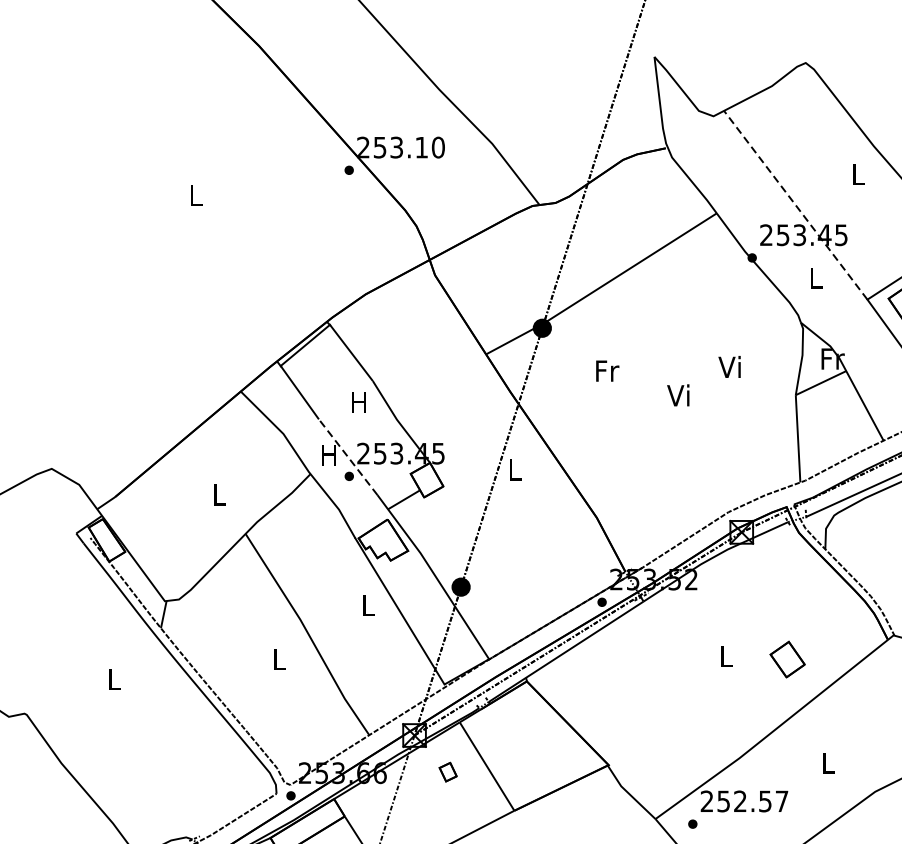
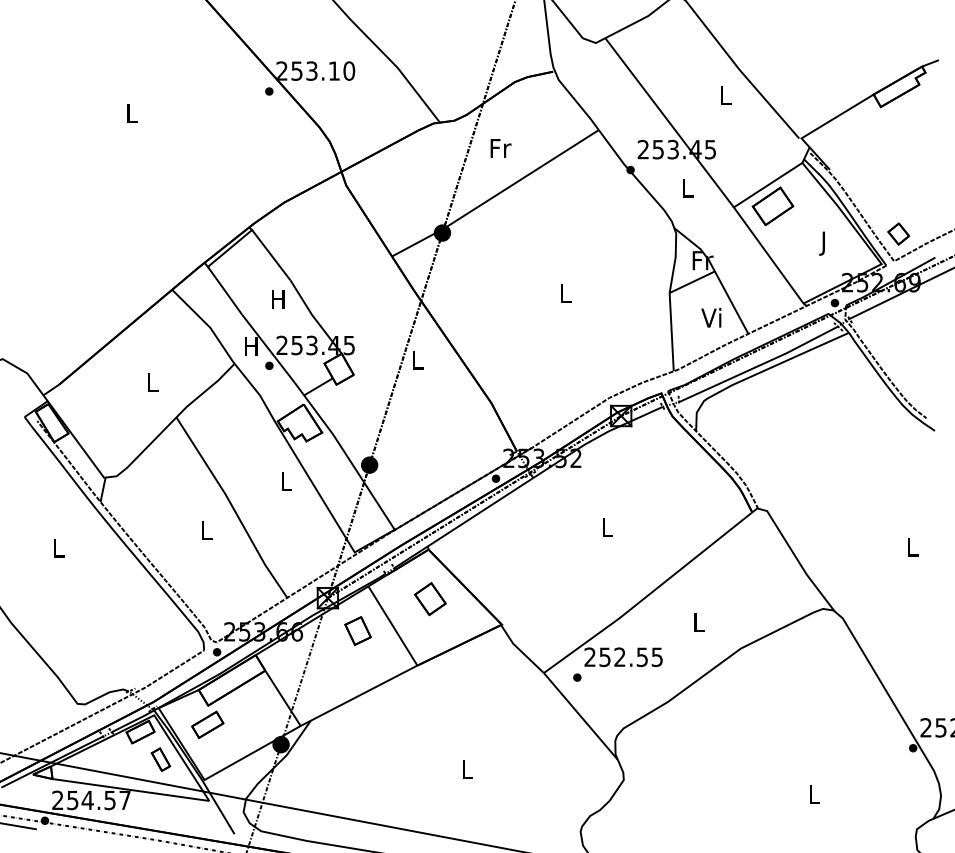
line: (795, 204) -> (669, 122), dashed -> solid
text: (729, 366) -> (711, 317), moved
text: (607, 371) -> (500, 148), moved
text: (678, 395) -> (564, 293), Vi -> L
line: (348, 457) -> (268, 348), dashed -> solid
part: (787, 660) -> (430, 599), moved
part: (447, 771) -> (357, 630), size x1.67
text: (781, 801) -> (656, 657), 252.57 -> 252.55

